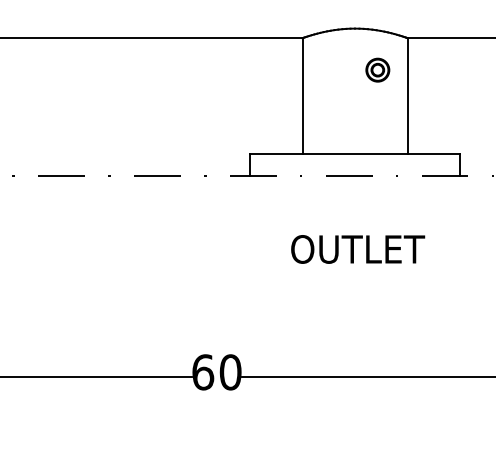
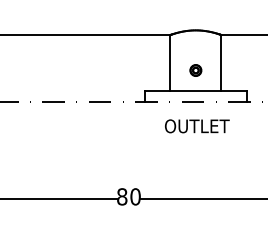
part: (377, 70) -> (195, 70), moved
text: (358, 249) -> (197, 126), moved
text: (203, 371) -> (122, 196), 60 -> 80

